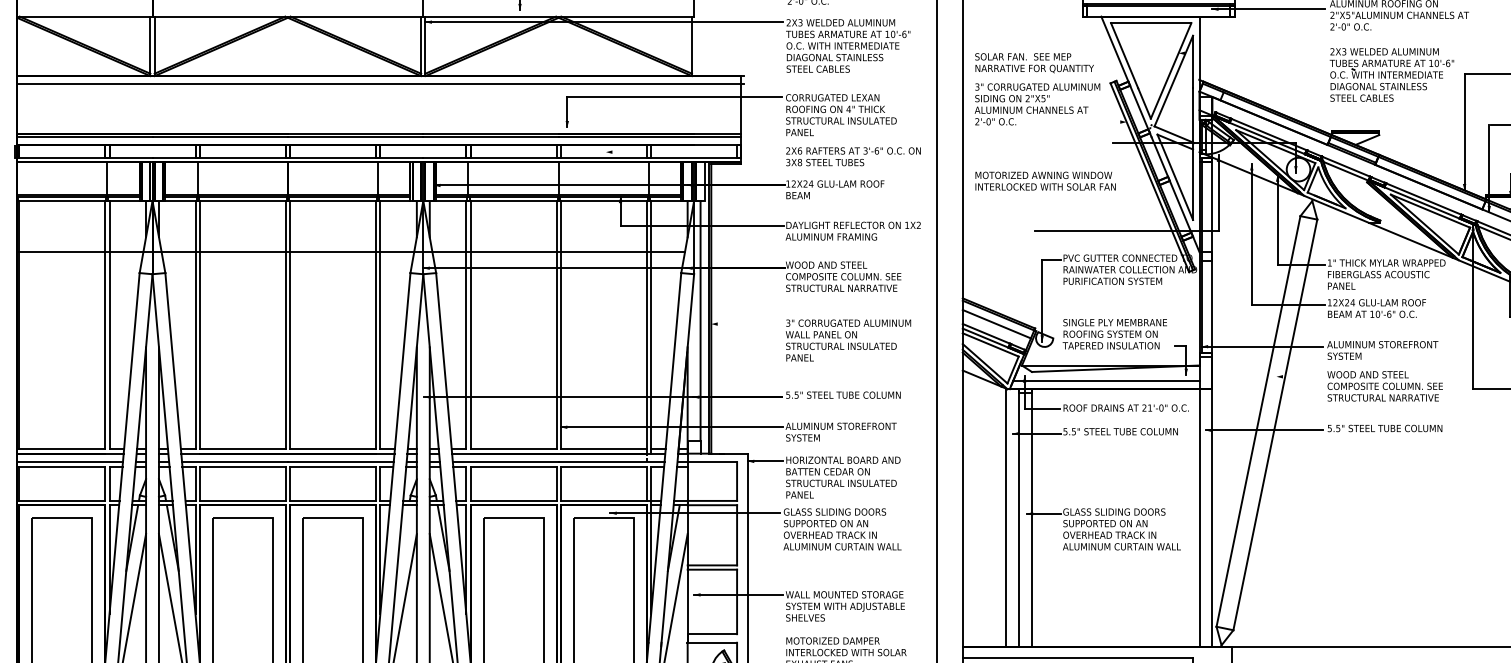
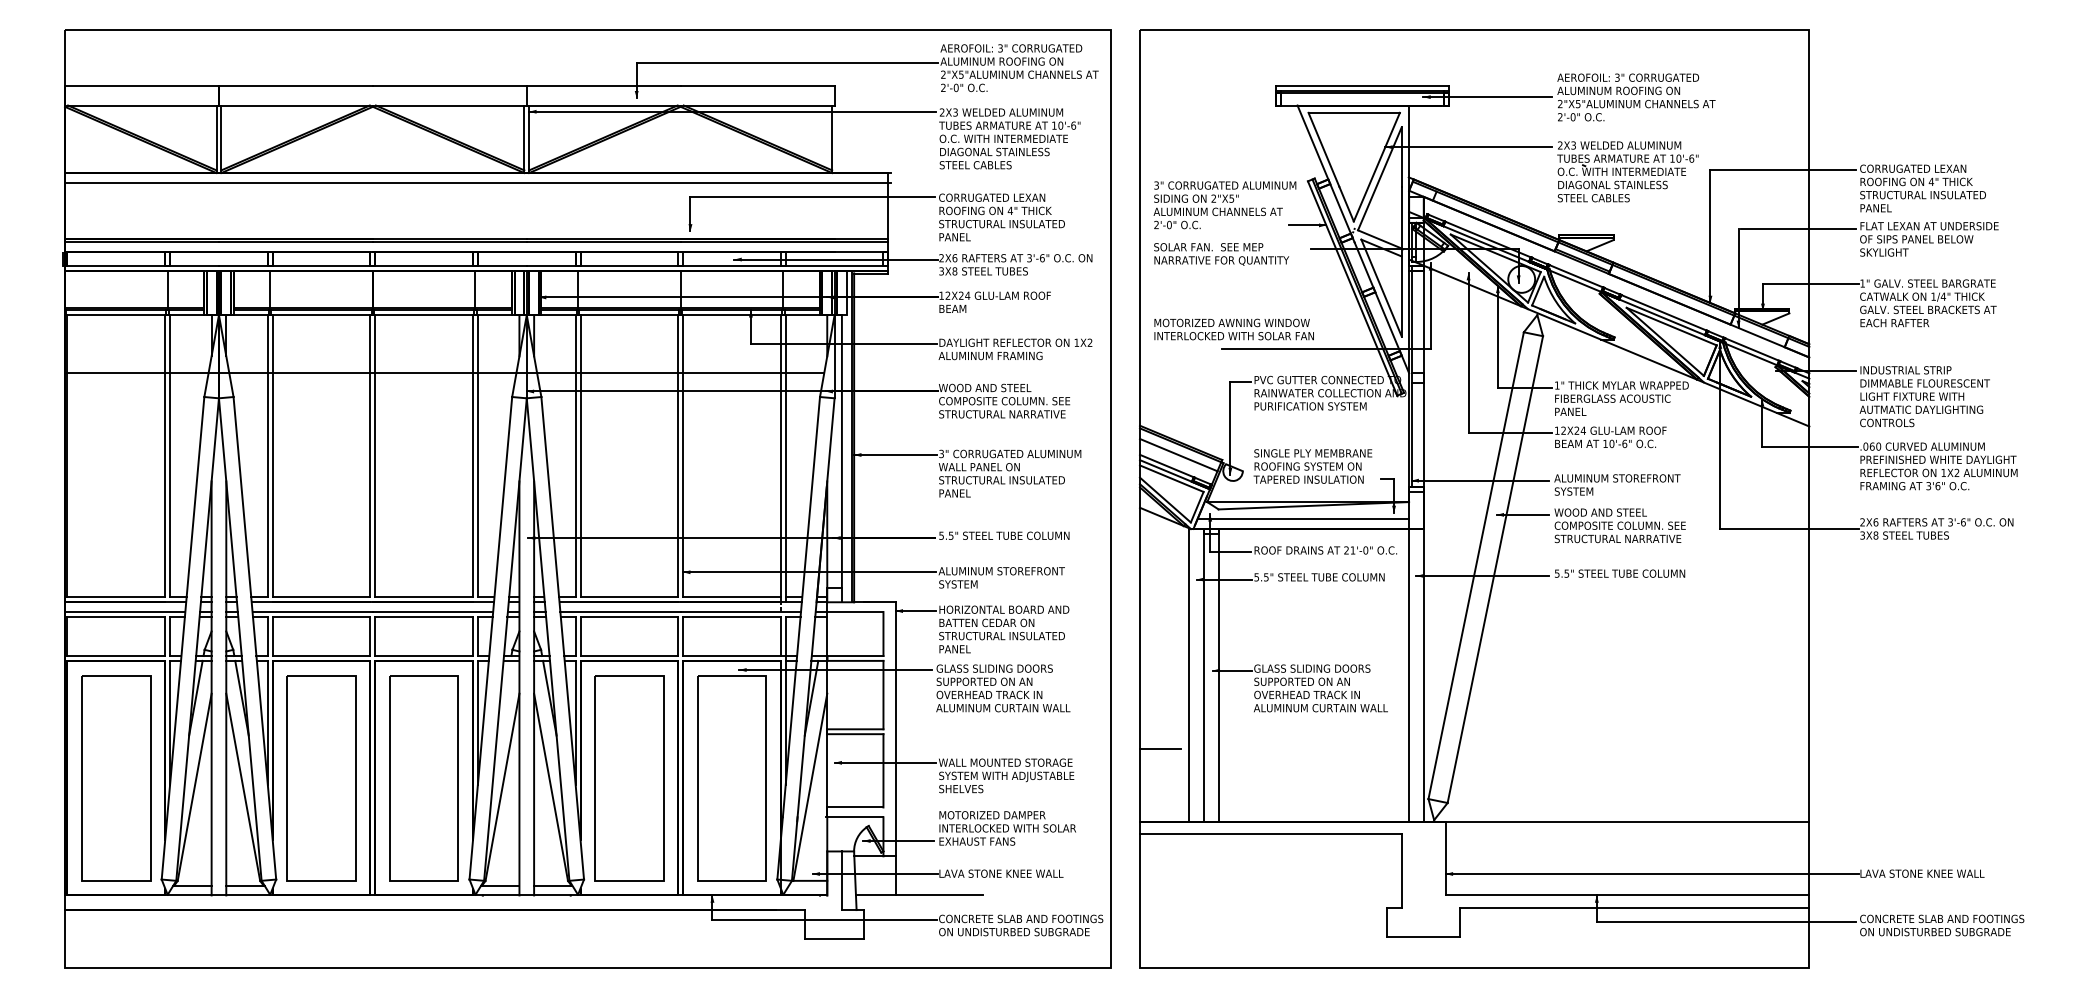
line: (1251, 53) -> (1468, 147), added
text: (1034, 63) -> (1221, 254), moved
line: (1110, 122) -> (1307, 225), added
line: (694, 152) -> (835, 259), added
text: (1045, 181) -> (1233, 329), moved
line: (747, 324) -> (895, 455), added
line: (1299, 376) -> (1522, 514), added
line: (980, 582) -> (1160, 748), added

